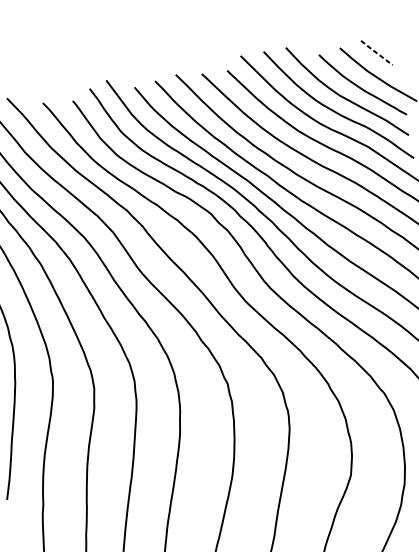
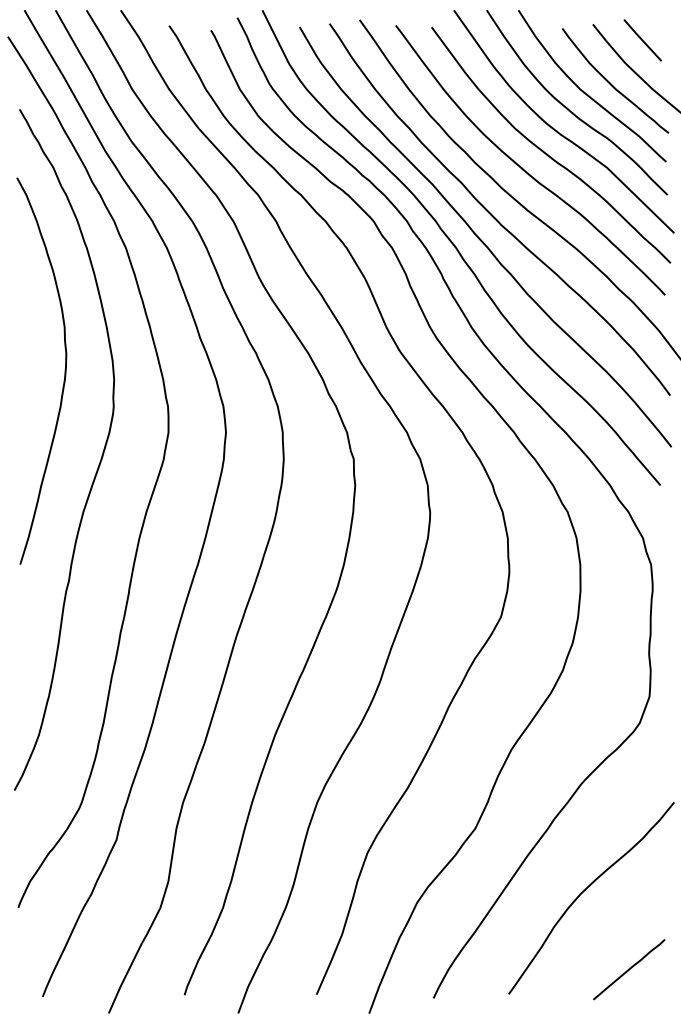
line: (376, 53) -> (642, 40), dashed -> solid

